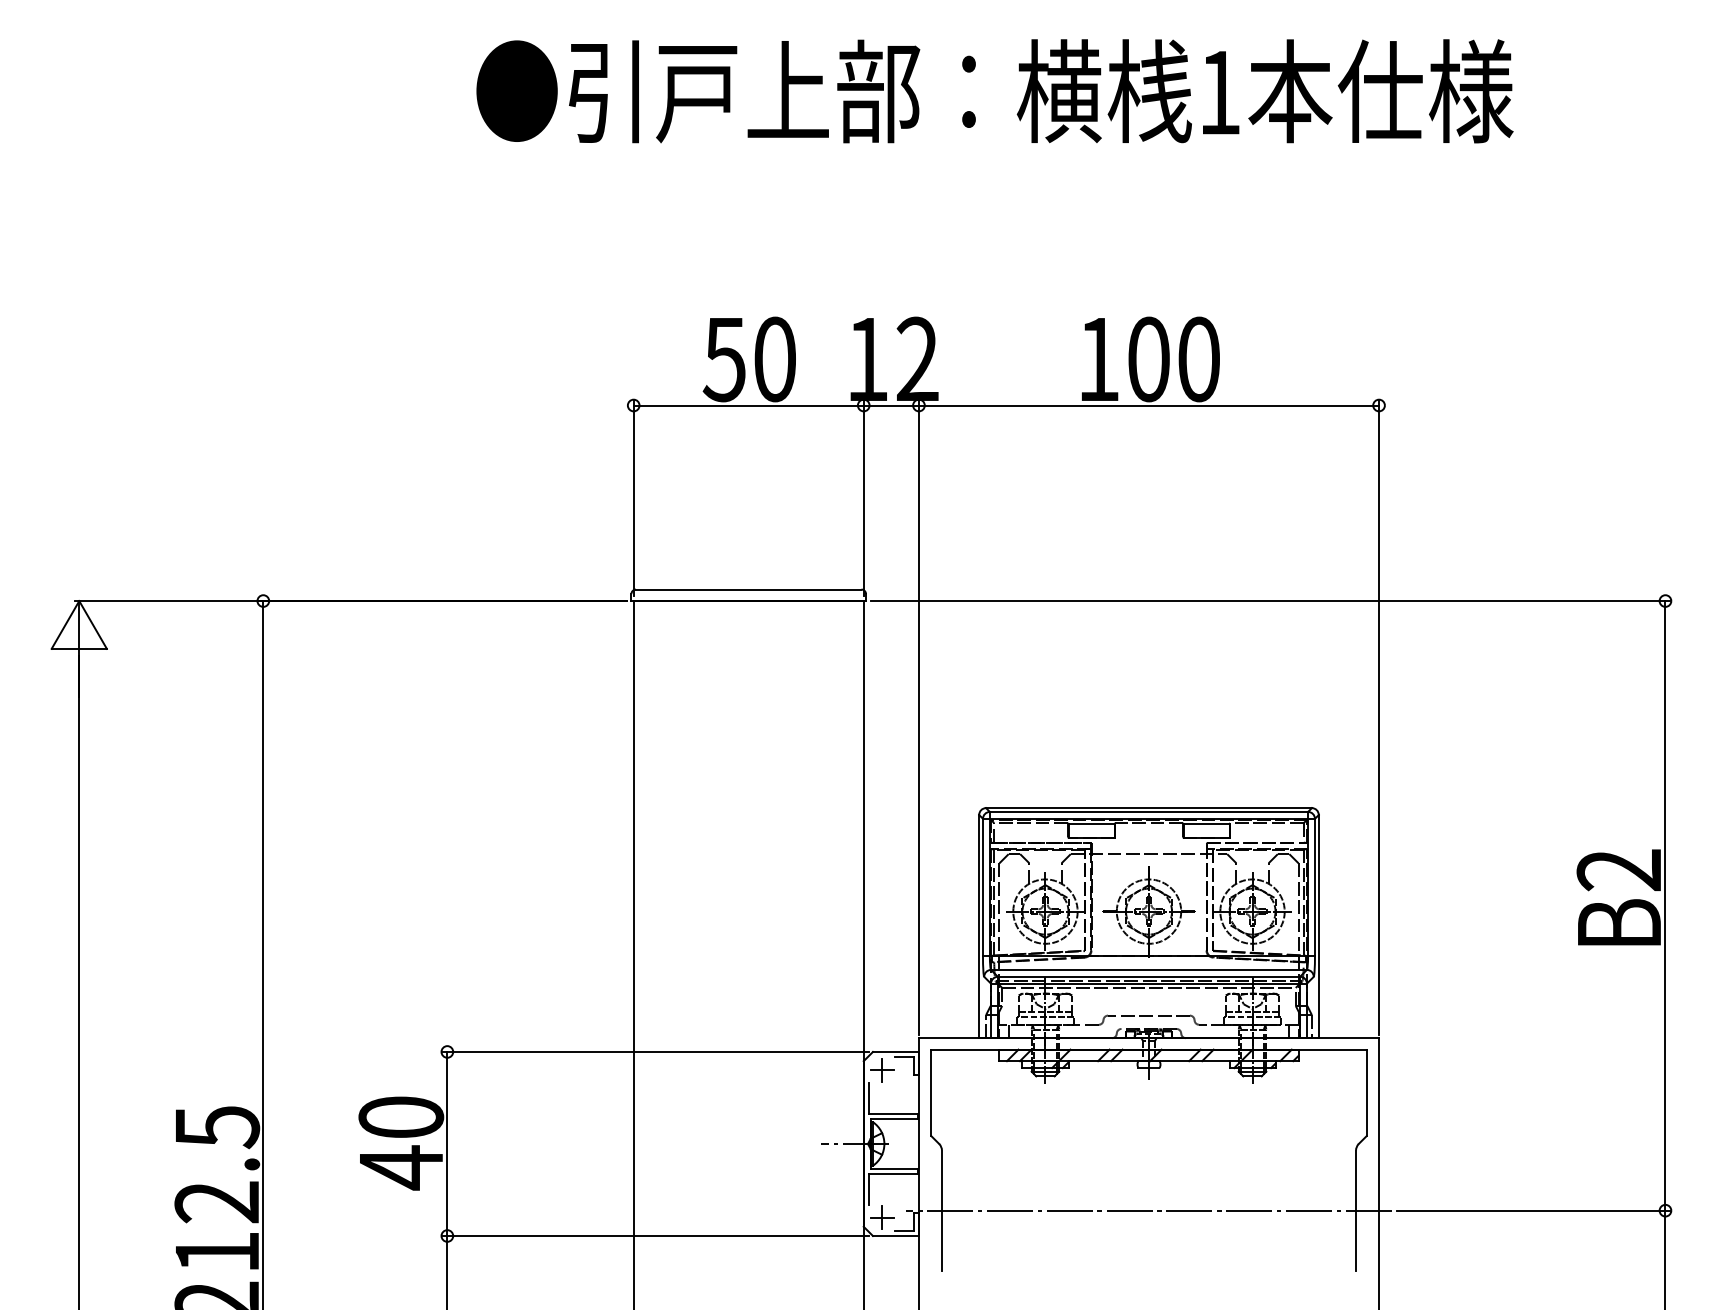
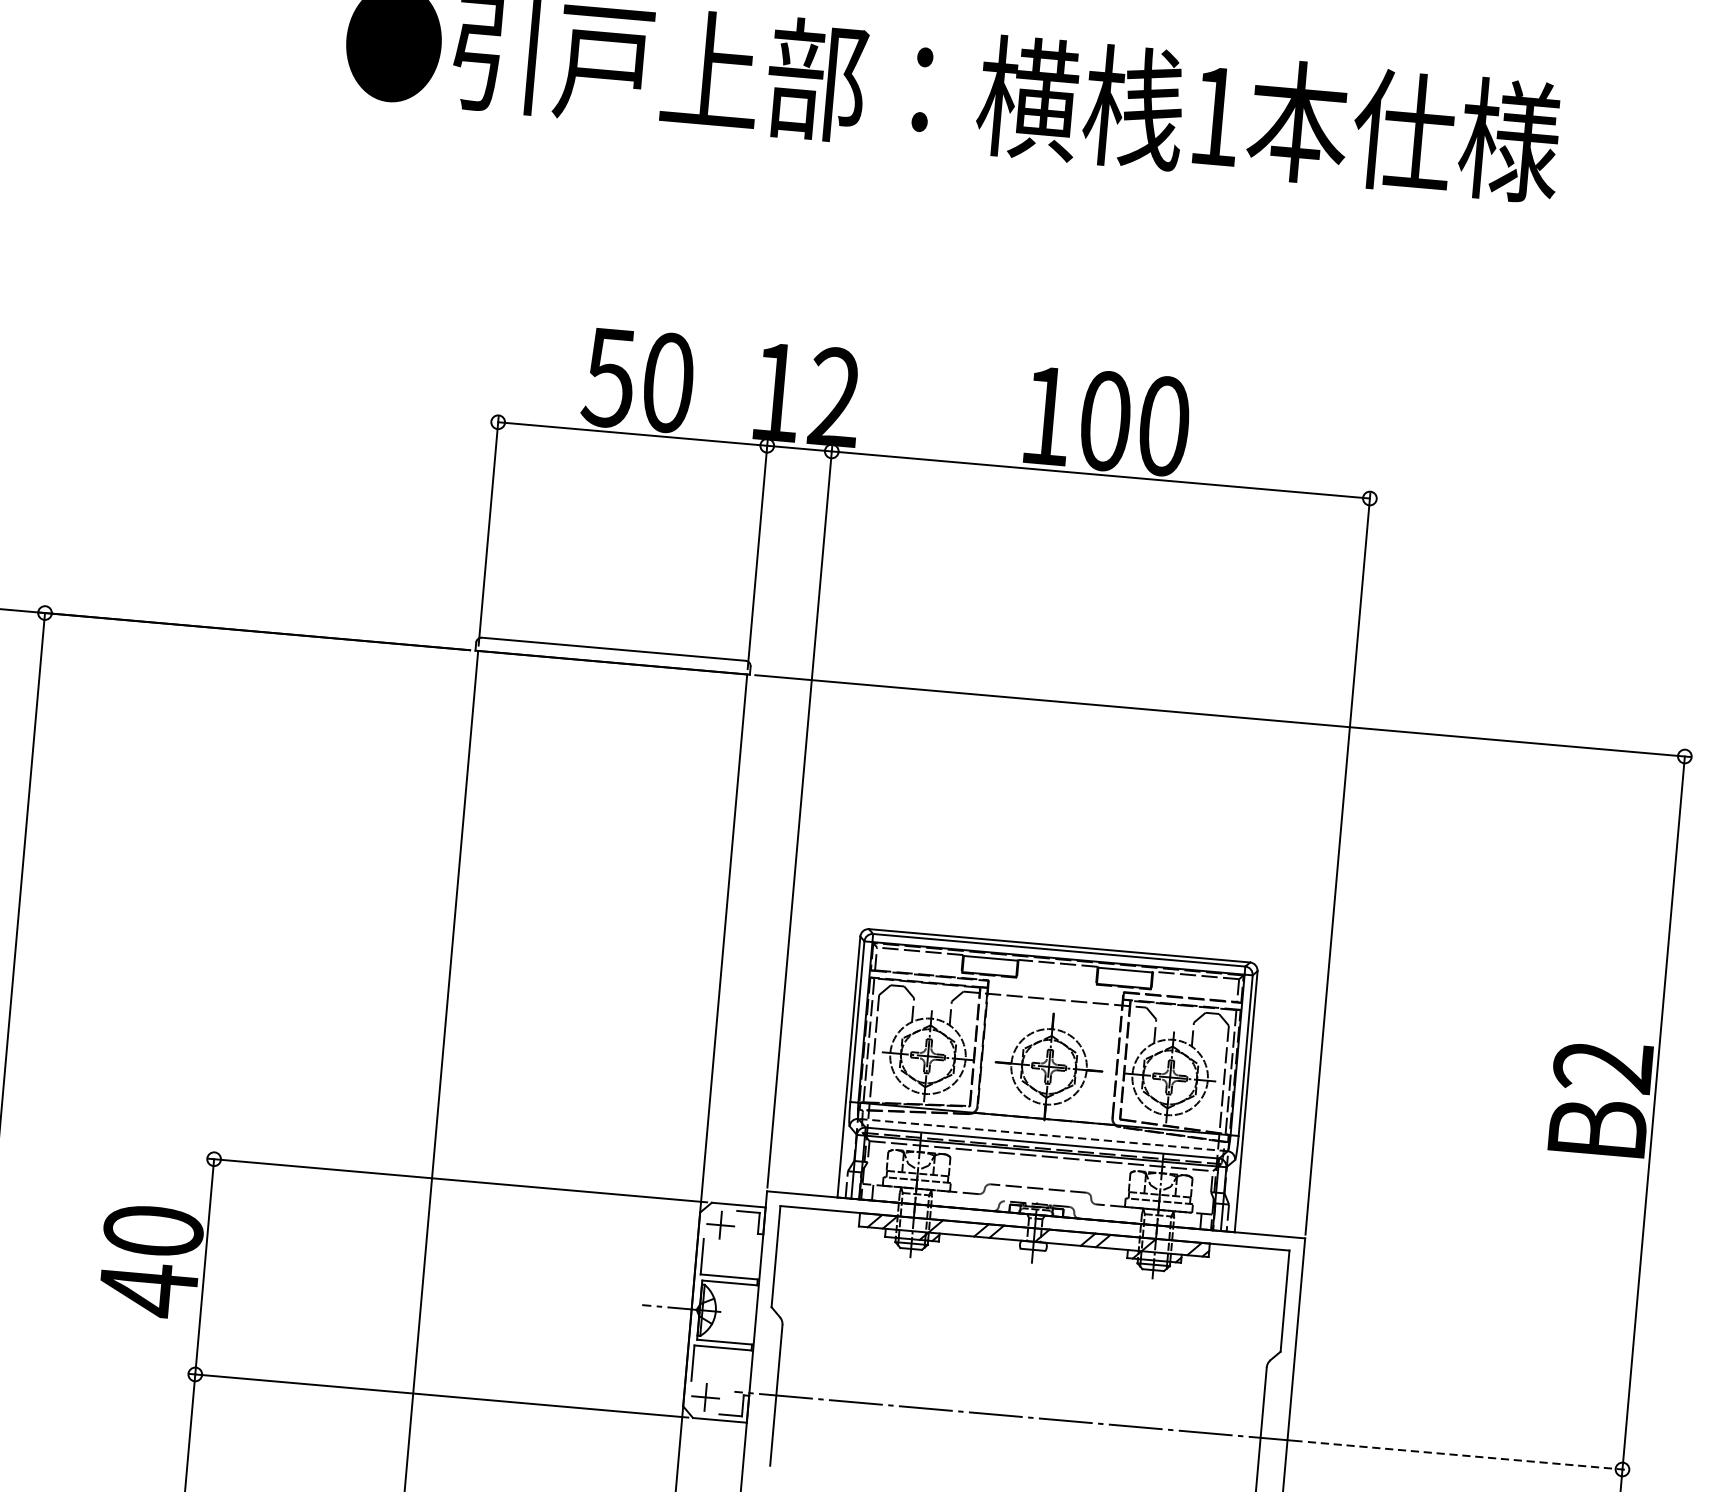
line: (1148, 969) -> (1042, 1134), solid -> dashed
line: (1533, 1210) -> (1468, 1455), solid -> dashed

